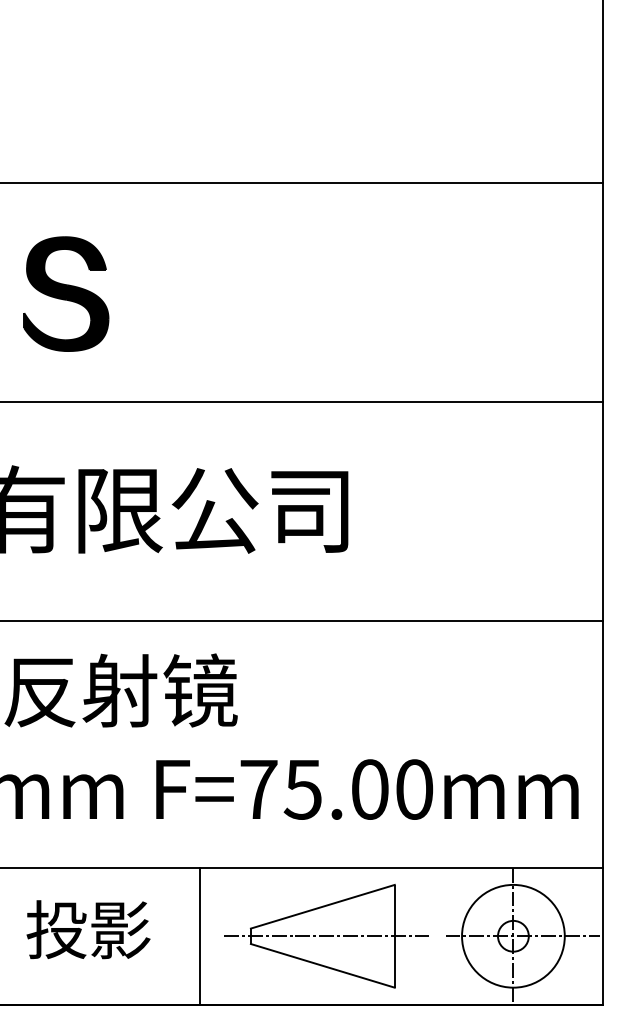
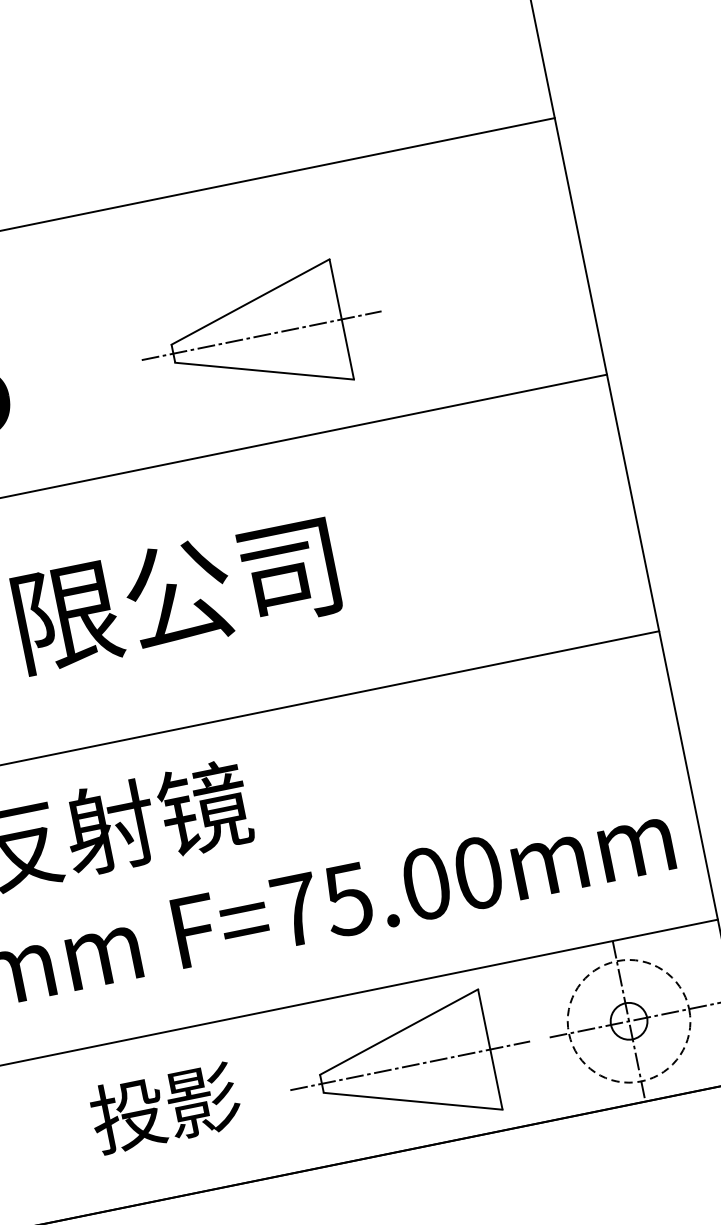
part: (326, 312) -> (261, 335), added
text: (88, 929) -> (165, 1107), moved
line: (199, 935) -> (261, 1095), removed
circle: (513, 935) -> (629, 1020), solid -> dashed

